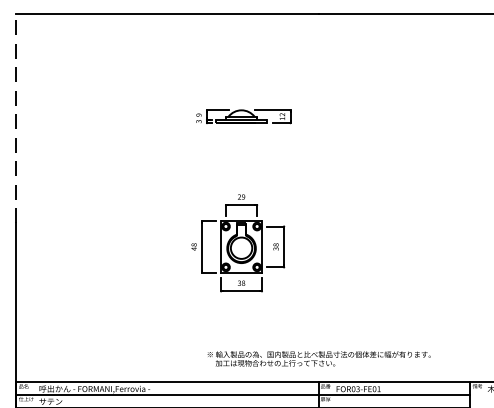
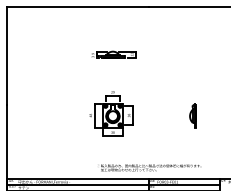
line: (16, 118) -> (7, 55), dashed -> solid
part: (411, 246) -> (192, 115), added

